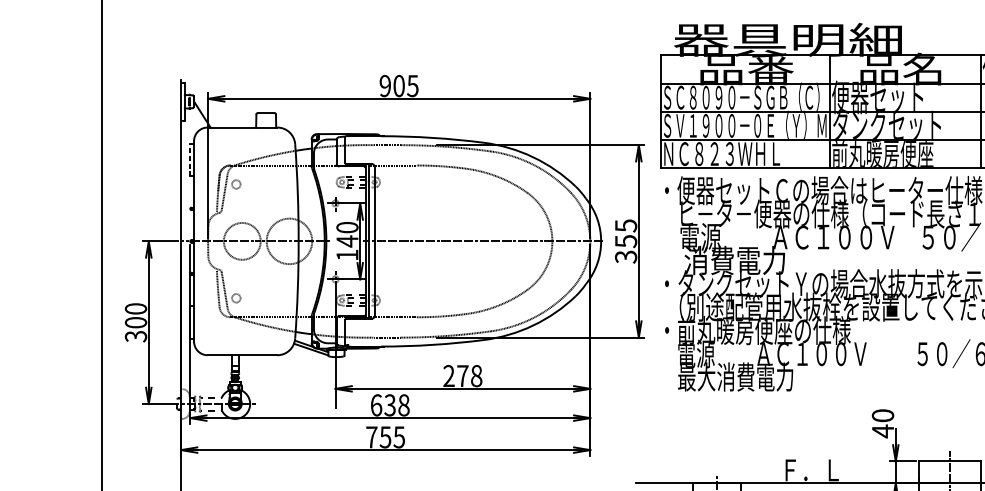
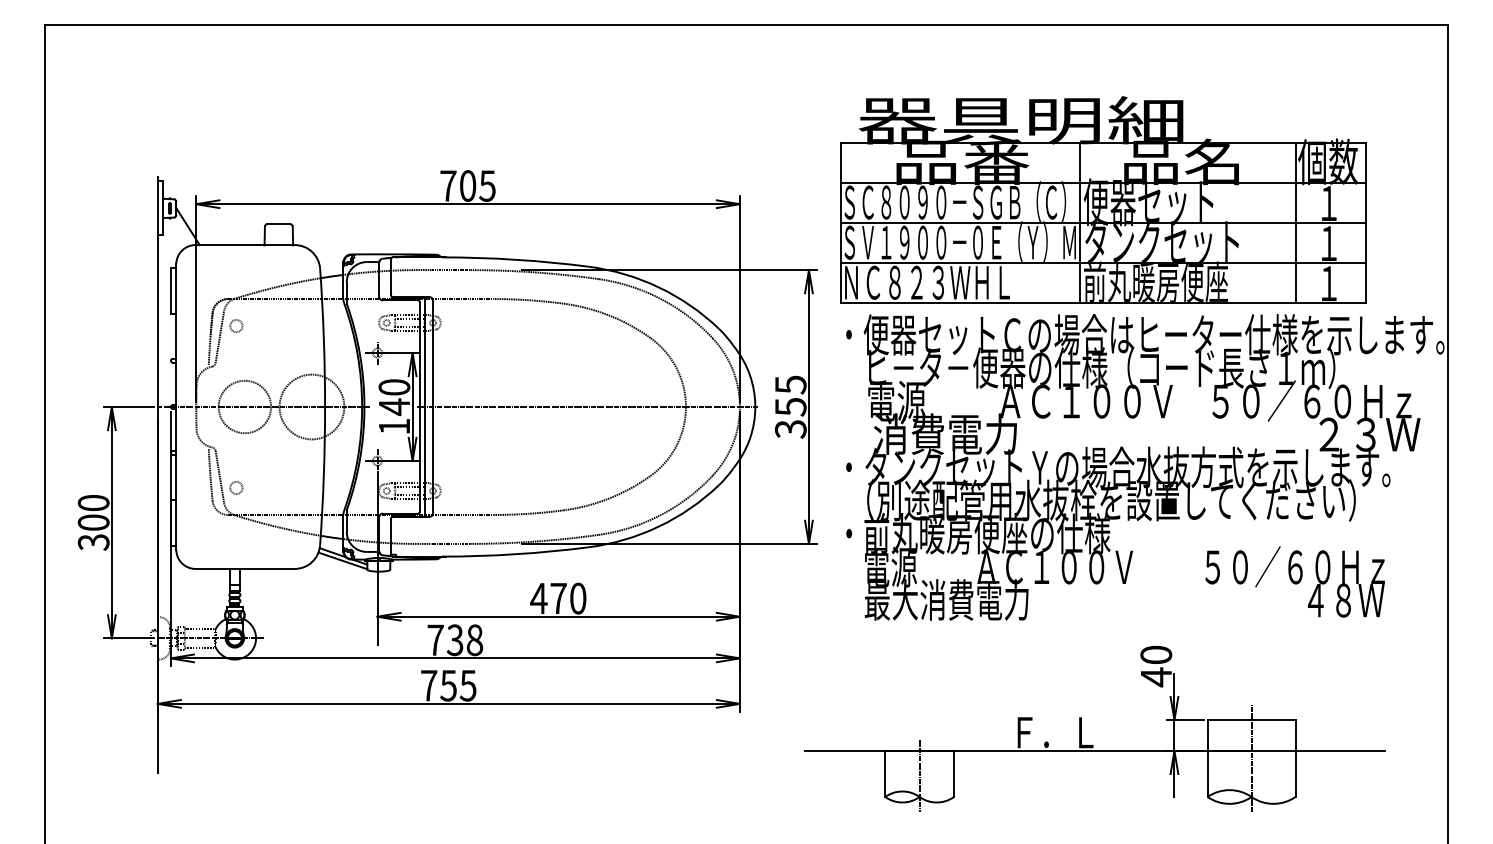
text: (385, 85) -> (448, 185), 905 -> 705
line: (190, 159) -> (170, 290), dashed -> solid
text: (462, 376) -> (558, 598), 278 -> 470
text: (376, 405) -> (435, 640), 638 -> 738

